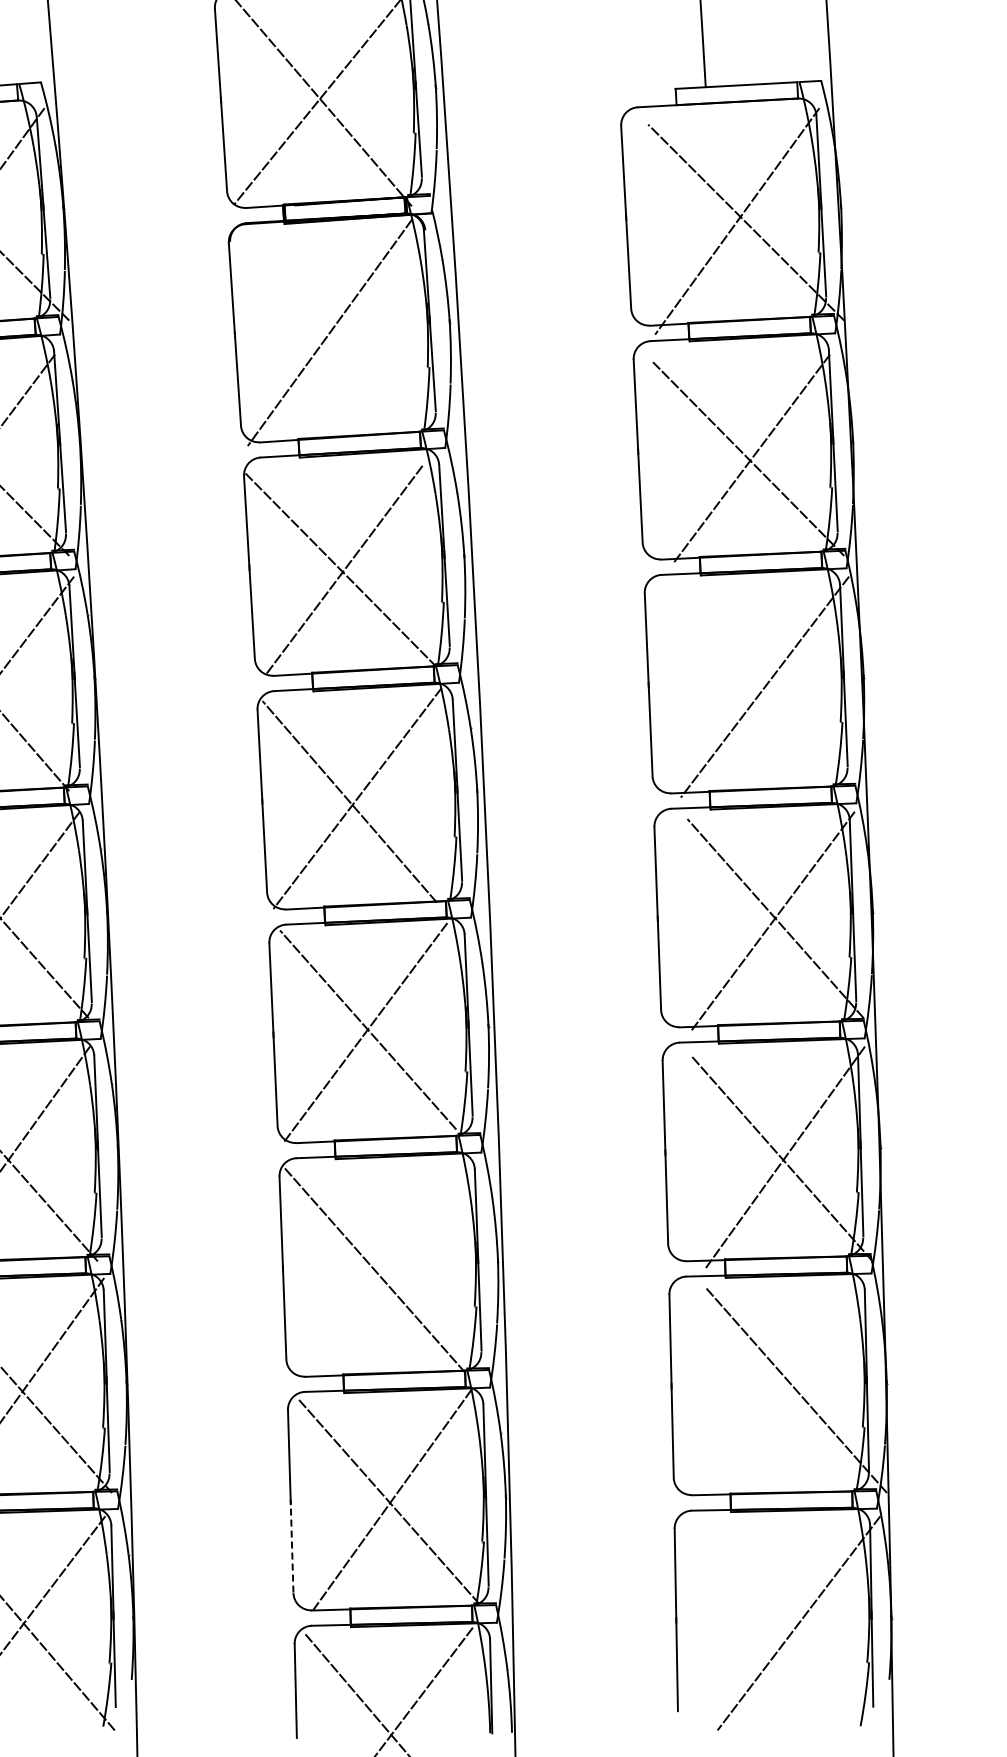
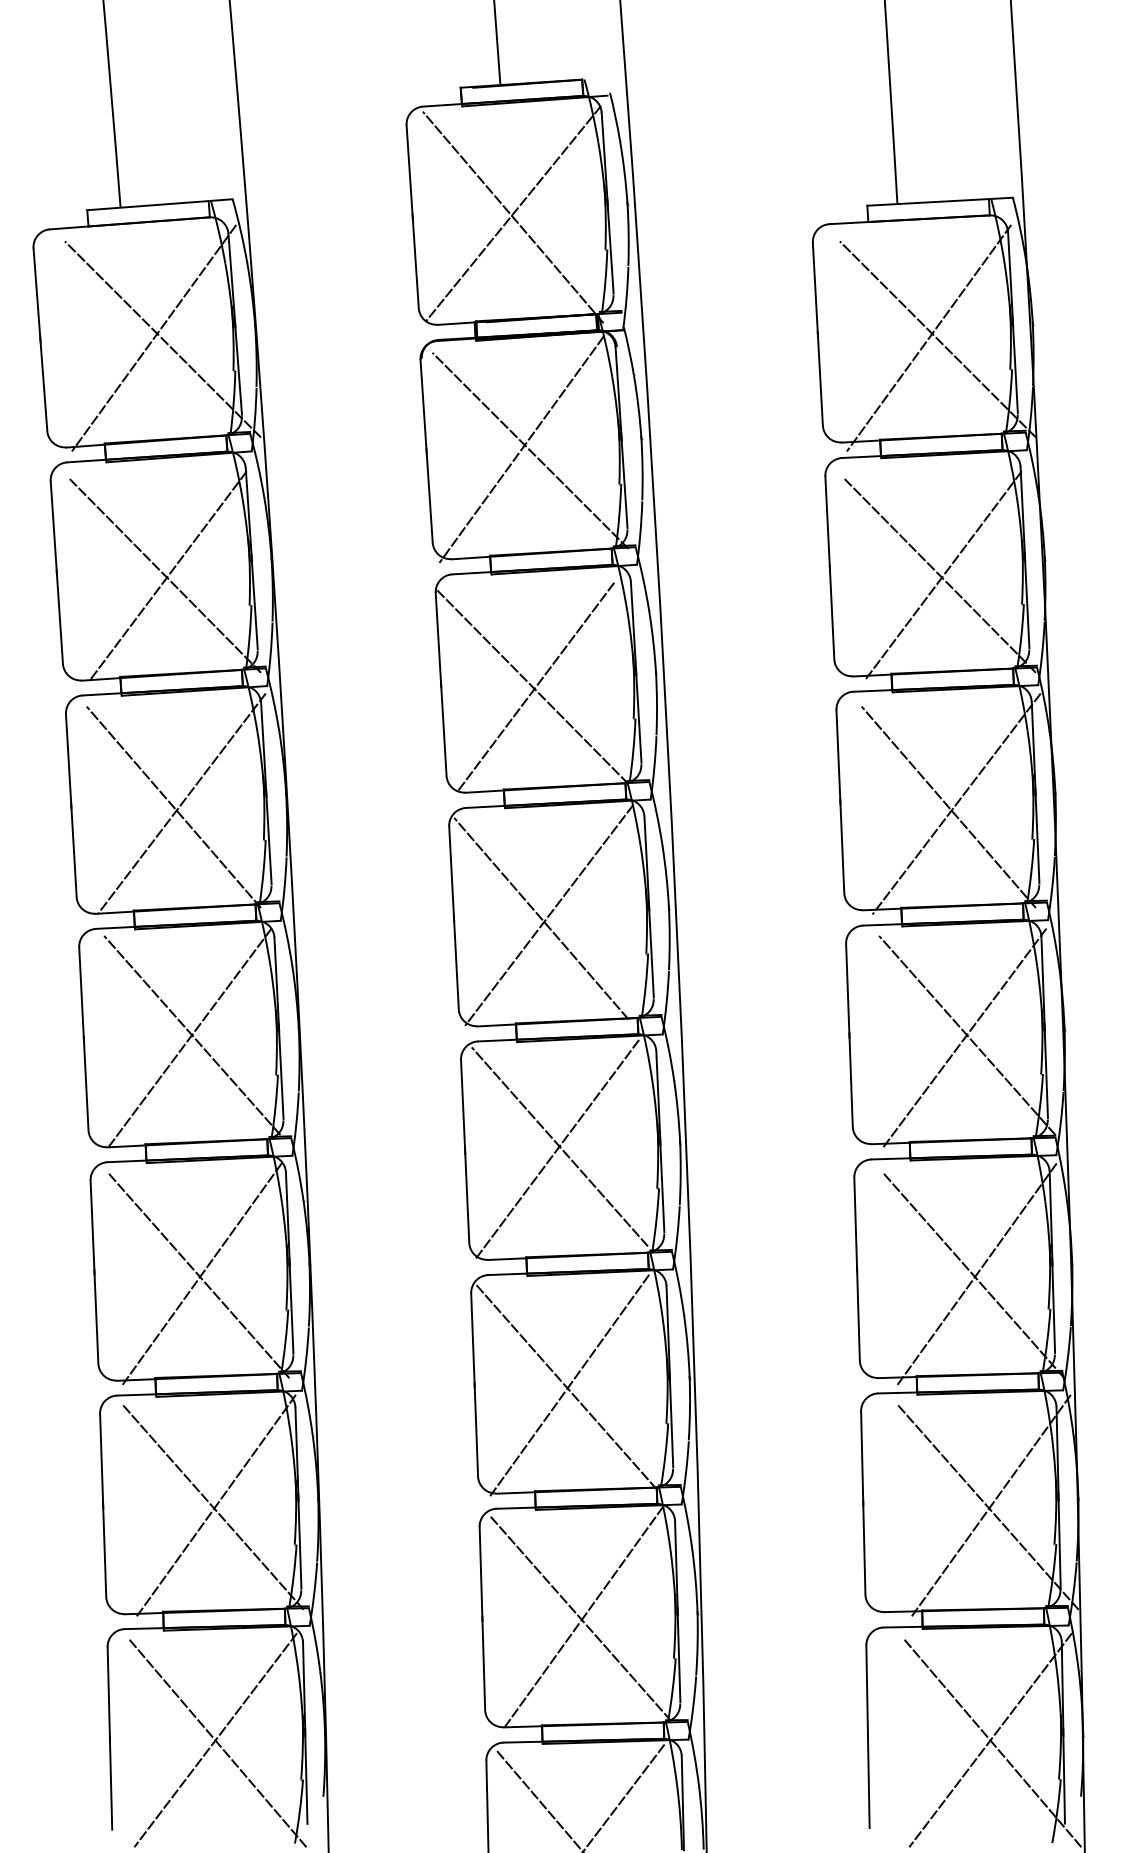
line: (338, 333) -> (530, 450), added
line: (756, 690) -> (948, 807), added
line: (377, 1268) -> (569, 1385), added
line: (798, 1388) -> (990, 1505), added
line: (291, 1545) -> (483, 1662), dashed -> solid
line: (799, 1625) -> (991, 1742), added

